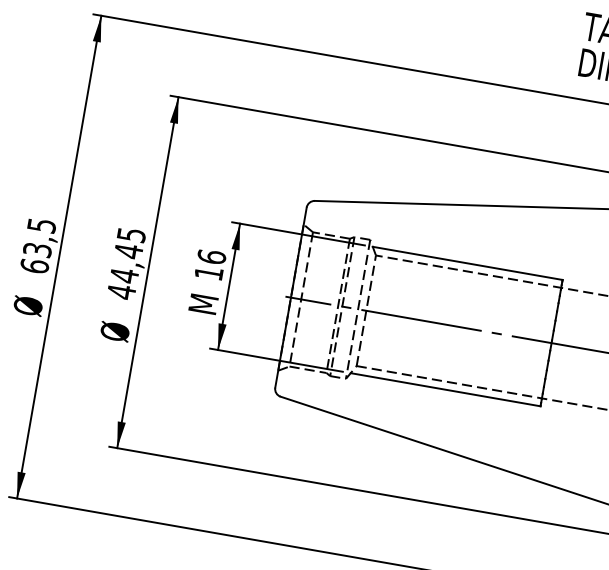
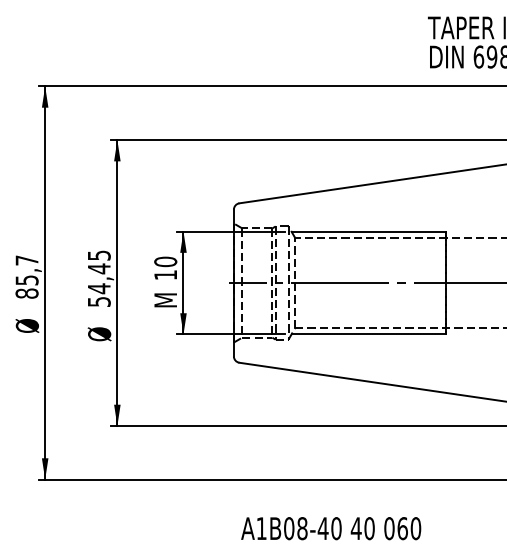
text: (37, 245) -> (26, 276), 63,5 -> 85,7
text: (211, 256) -> (165, 261), 16 -> 10
text: (121, 291) -> (99, 301), 44,45 -> 54,45

